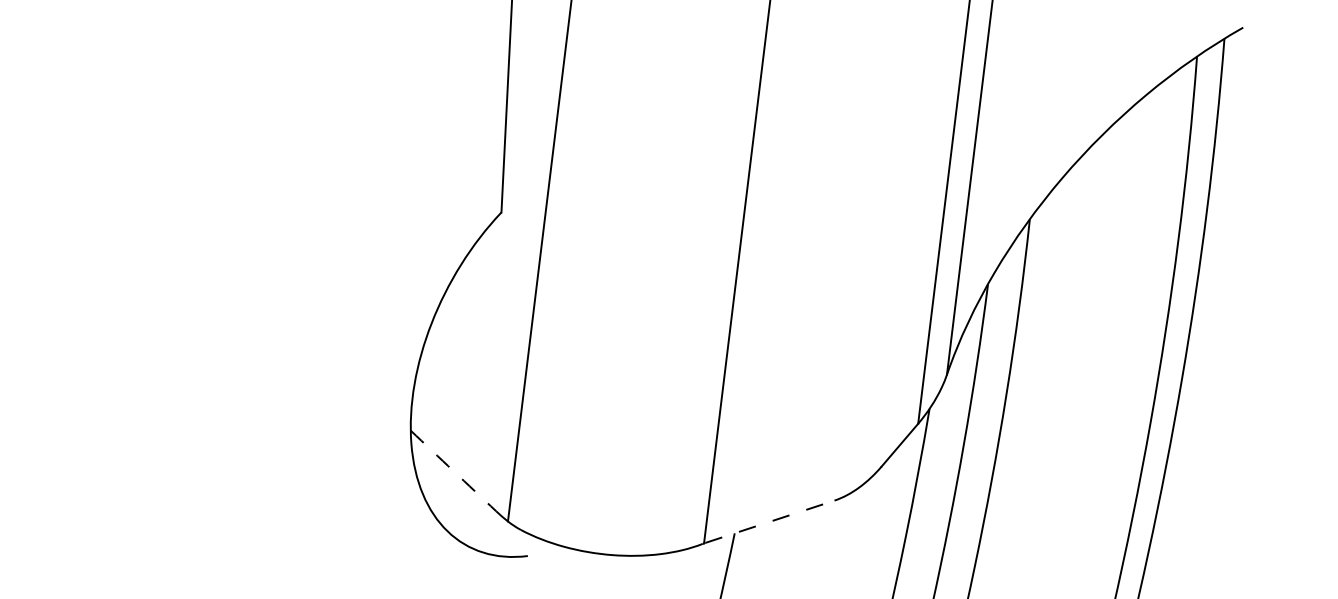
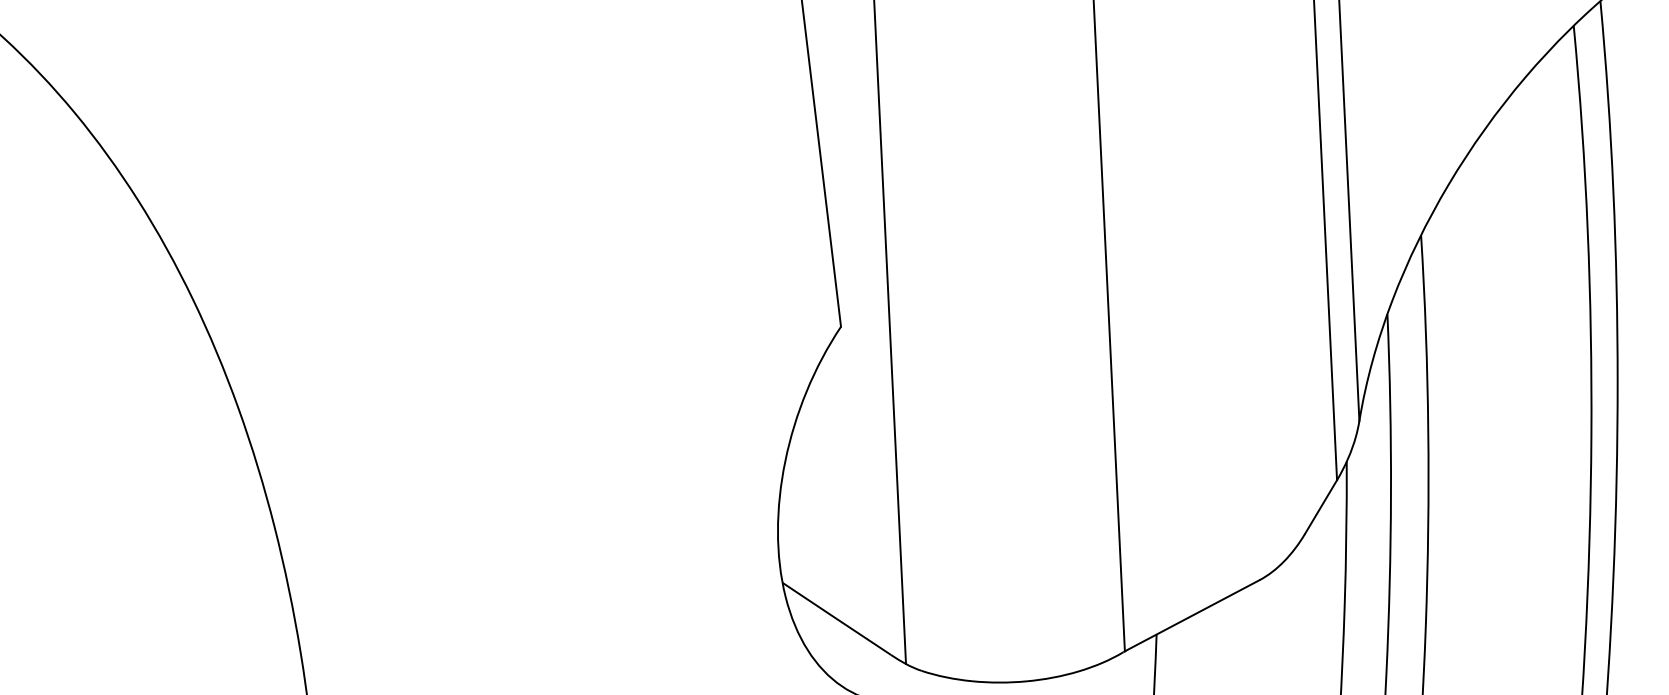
arc: (453, 470) -> (836, 618), dashed -> solid
line: (770, 522) -> (1193, 615), dashed -> solid

